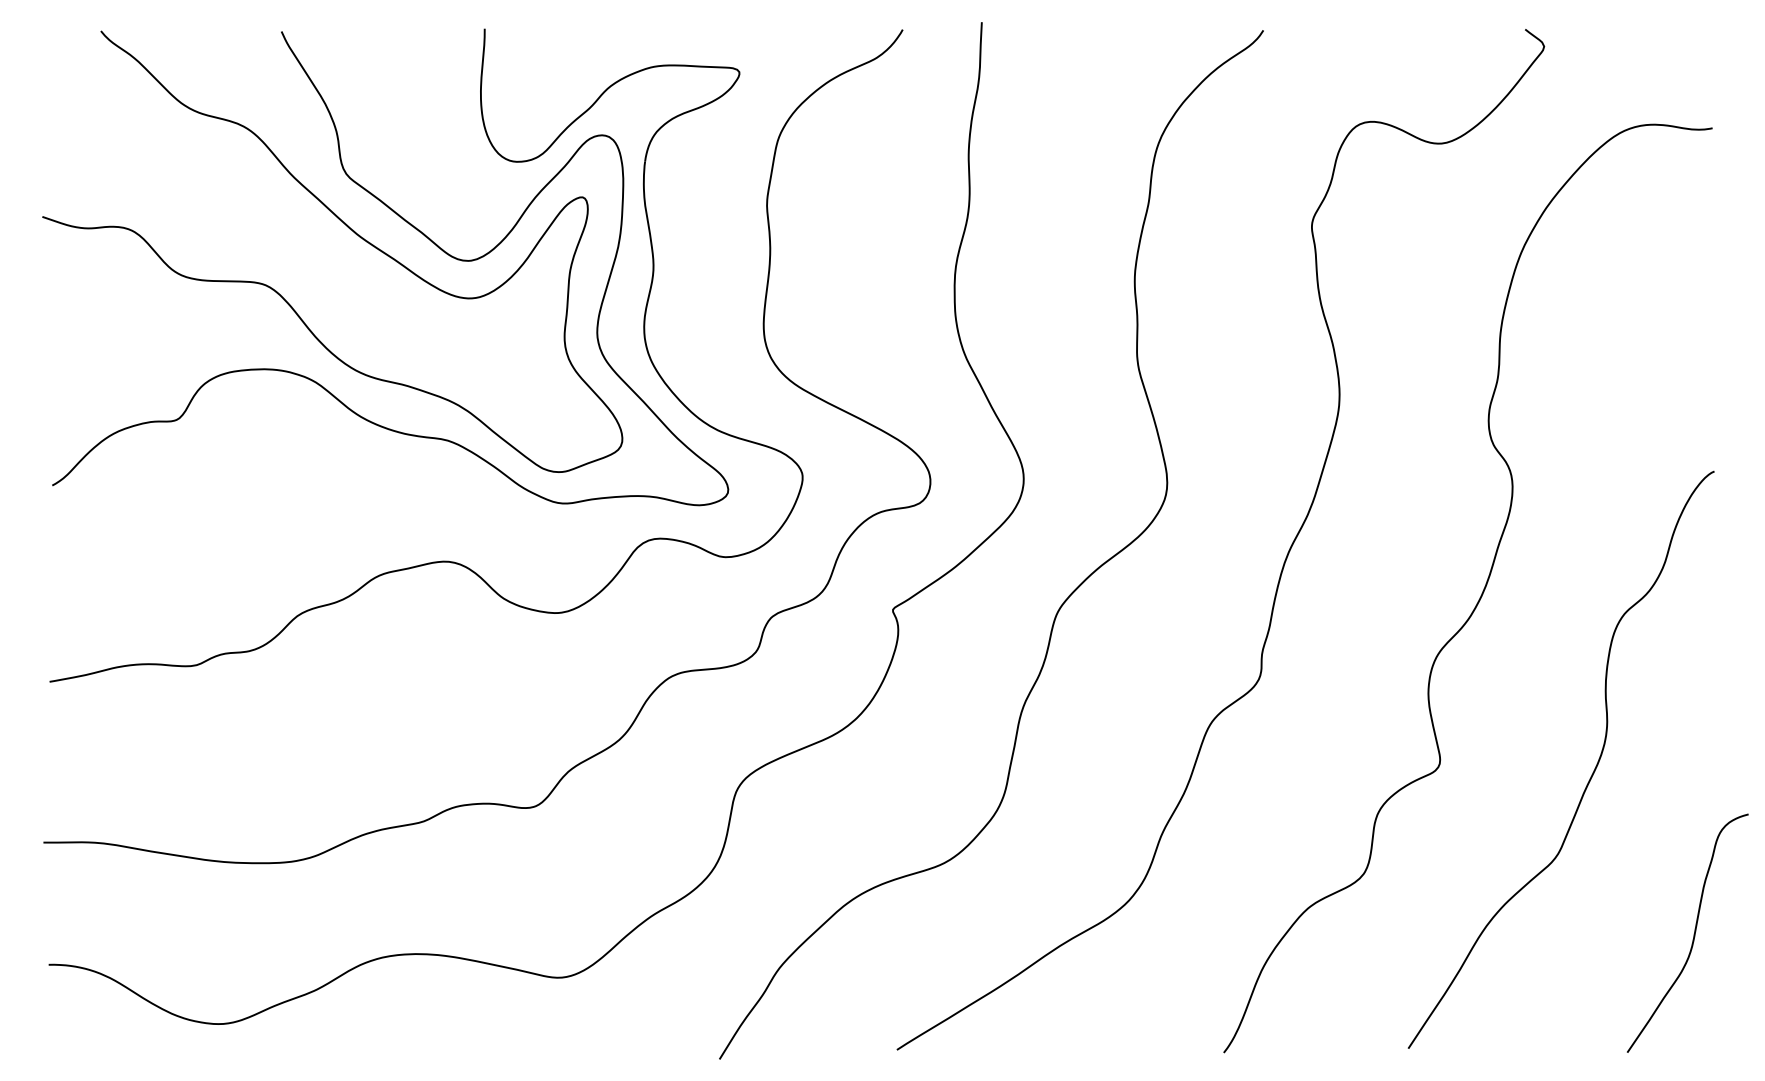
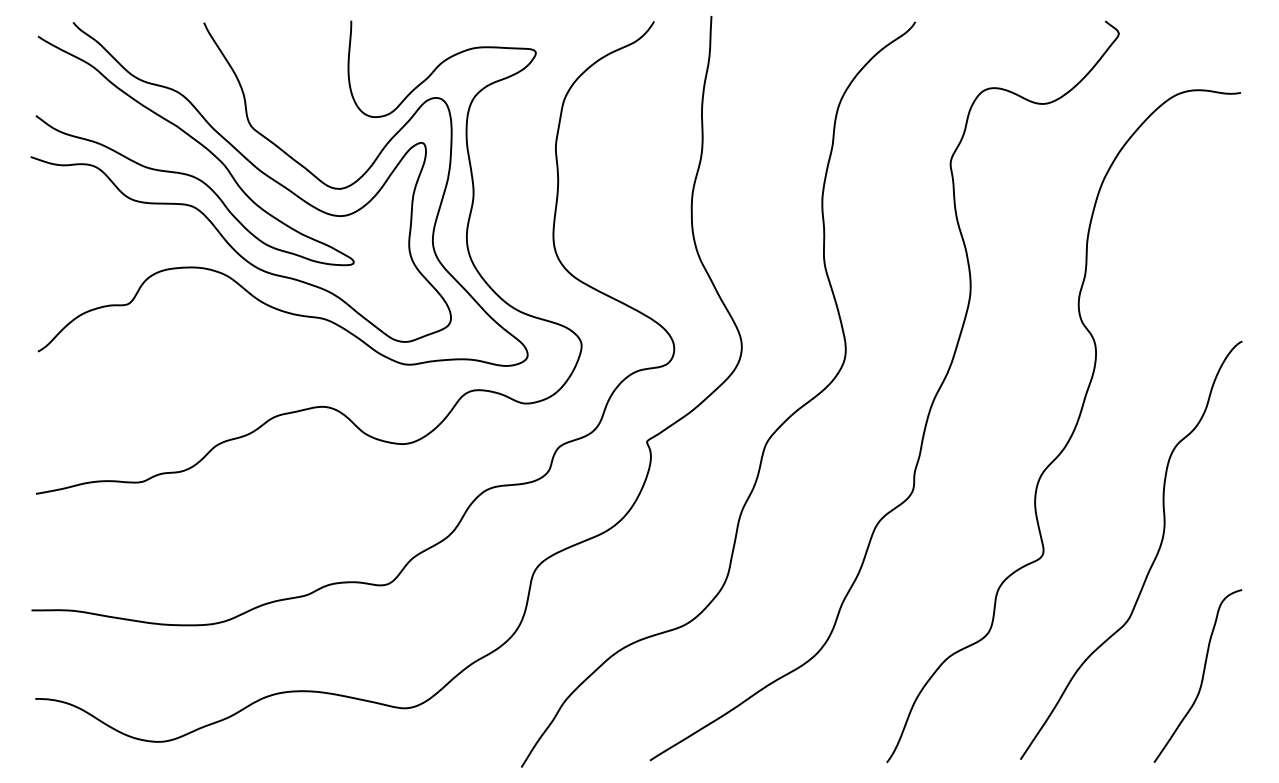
curve: (275, 199) -> (199, 144), added
curve: (1693, 932) -> (1202, 675), moved

